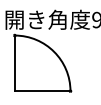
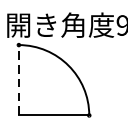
line: (14, 62) -> (18, 79), solid -> dashed

